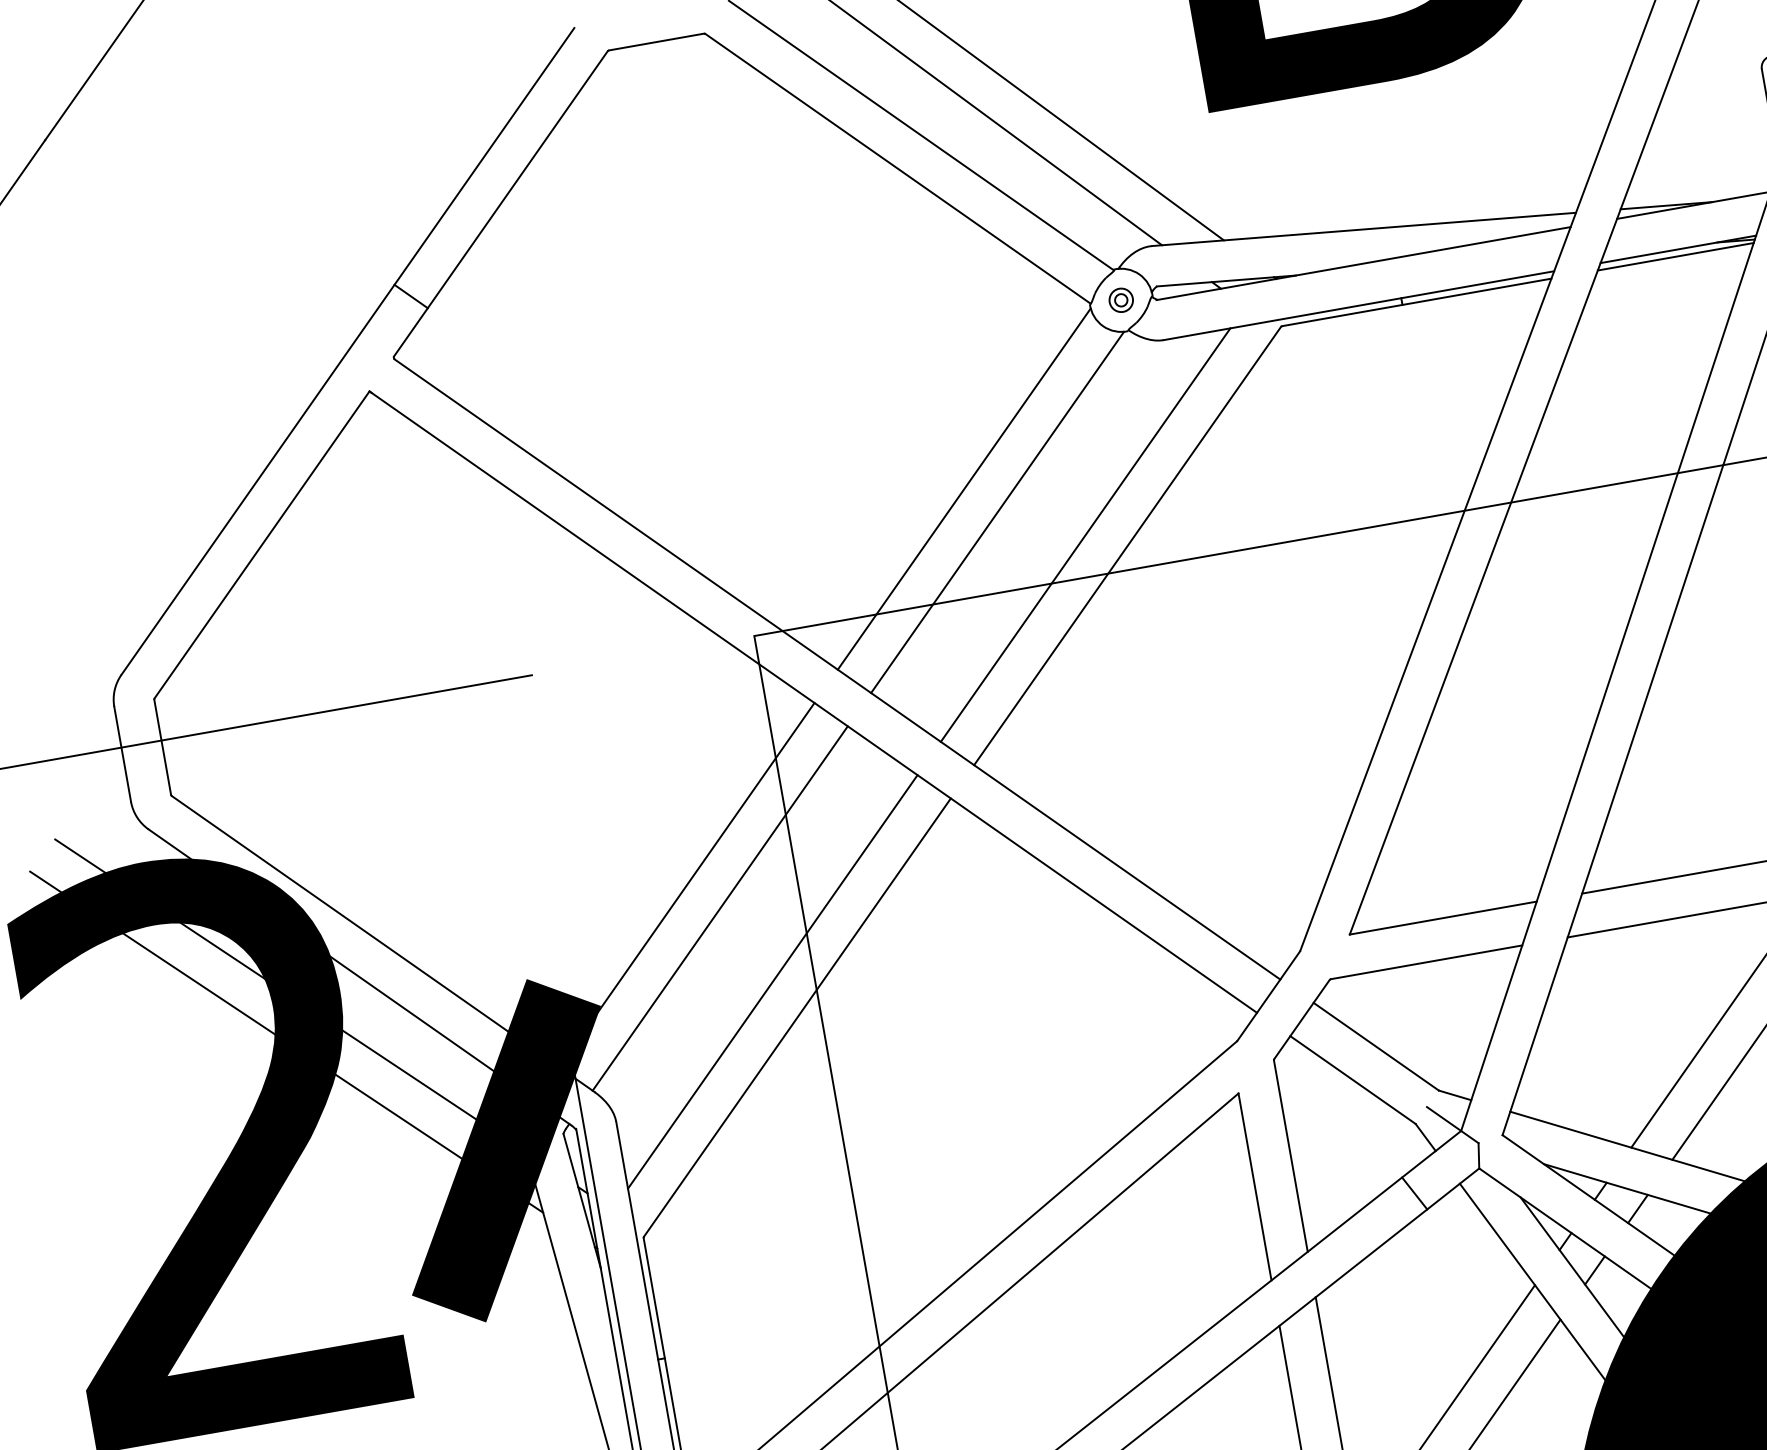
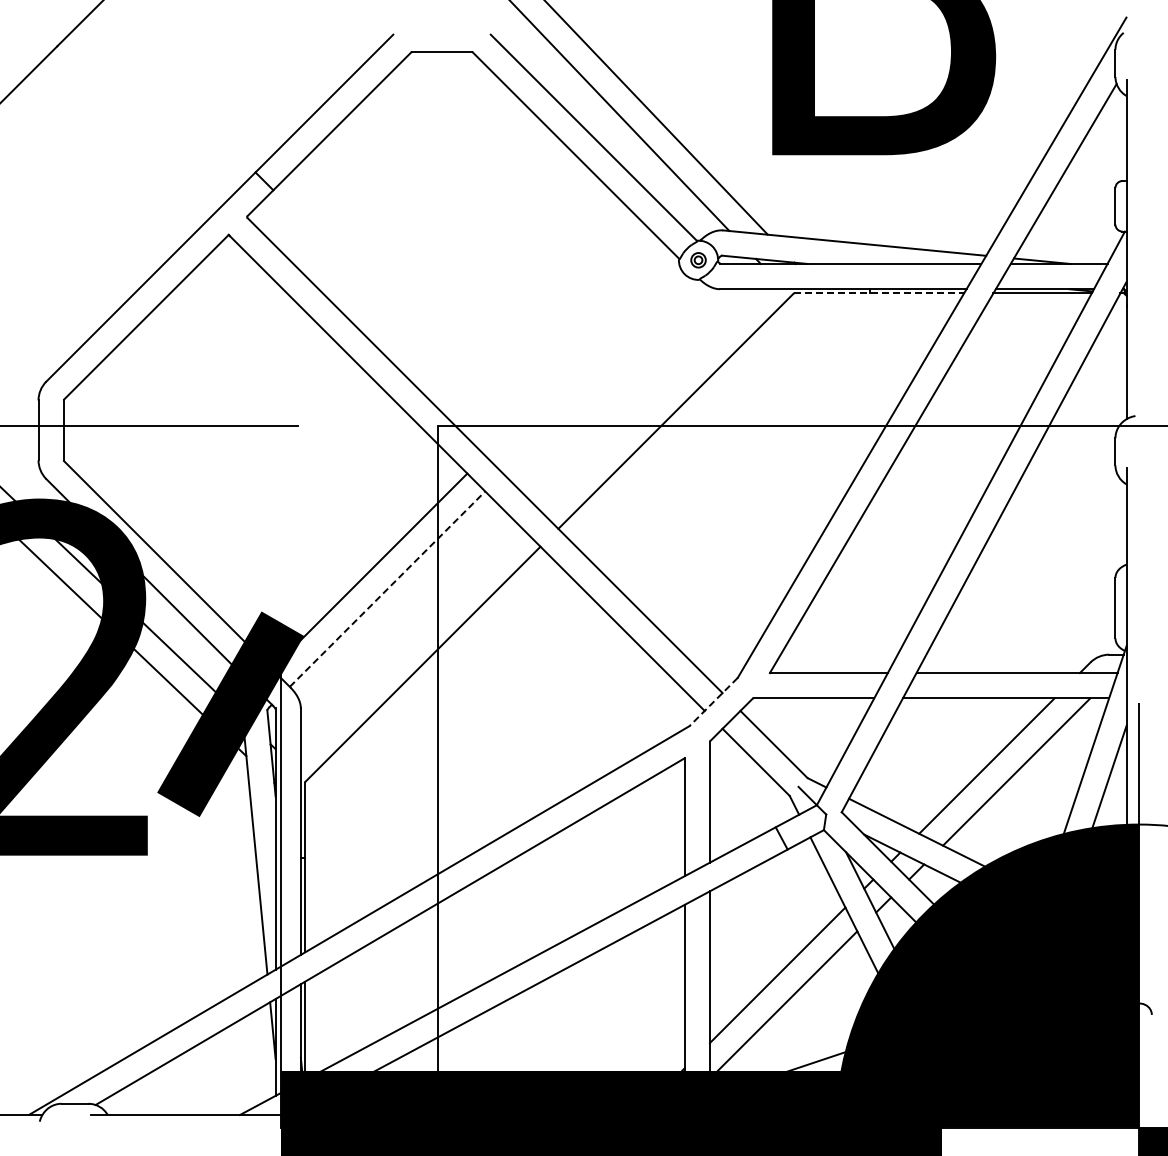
line: (1417, 302) -> (879, 293), solid -> dashed
line: (963, 488) -> (581, 358), removed
line: (996, 512) -> (599, 376), removed
line: (1085, 535) -> (651, 400), removed
line: (719, 907) -> (387, 588), solid -> dashed
line: (772, 981) -> (411, 639), removed
line: (1268, 997) -> (713, 702), solid -> dashed

